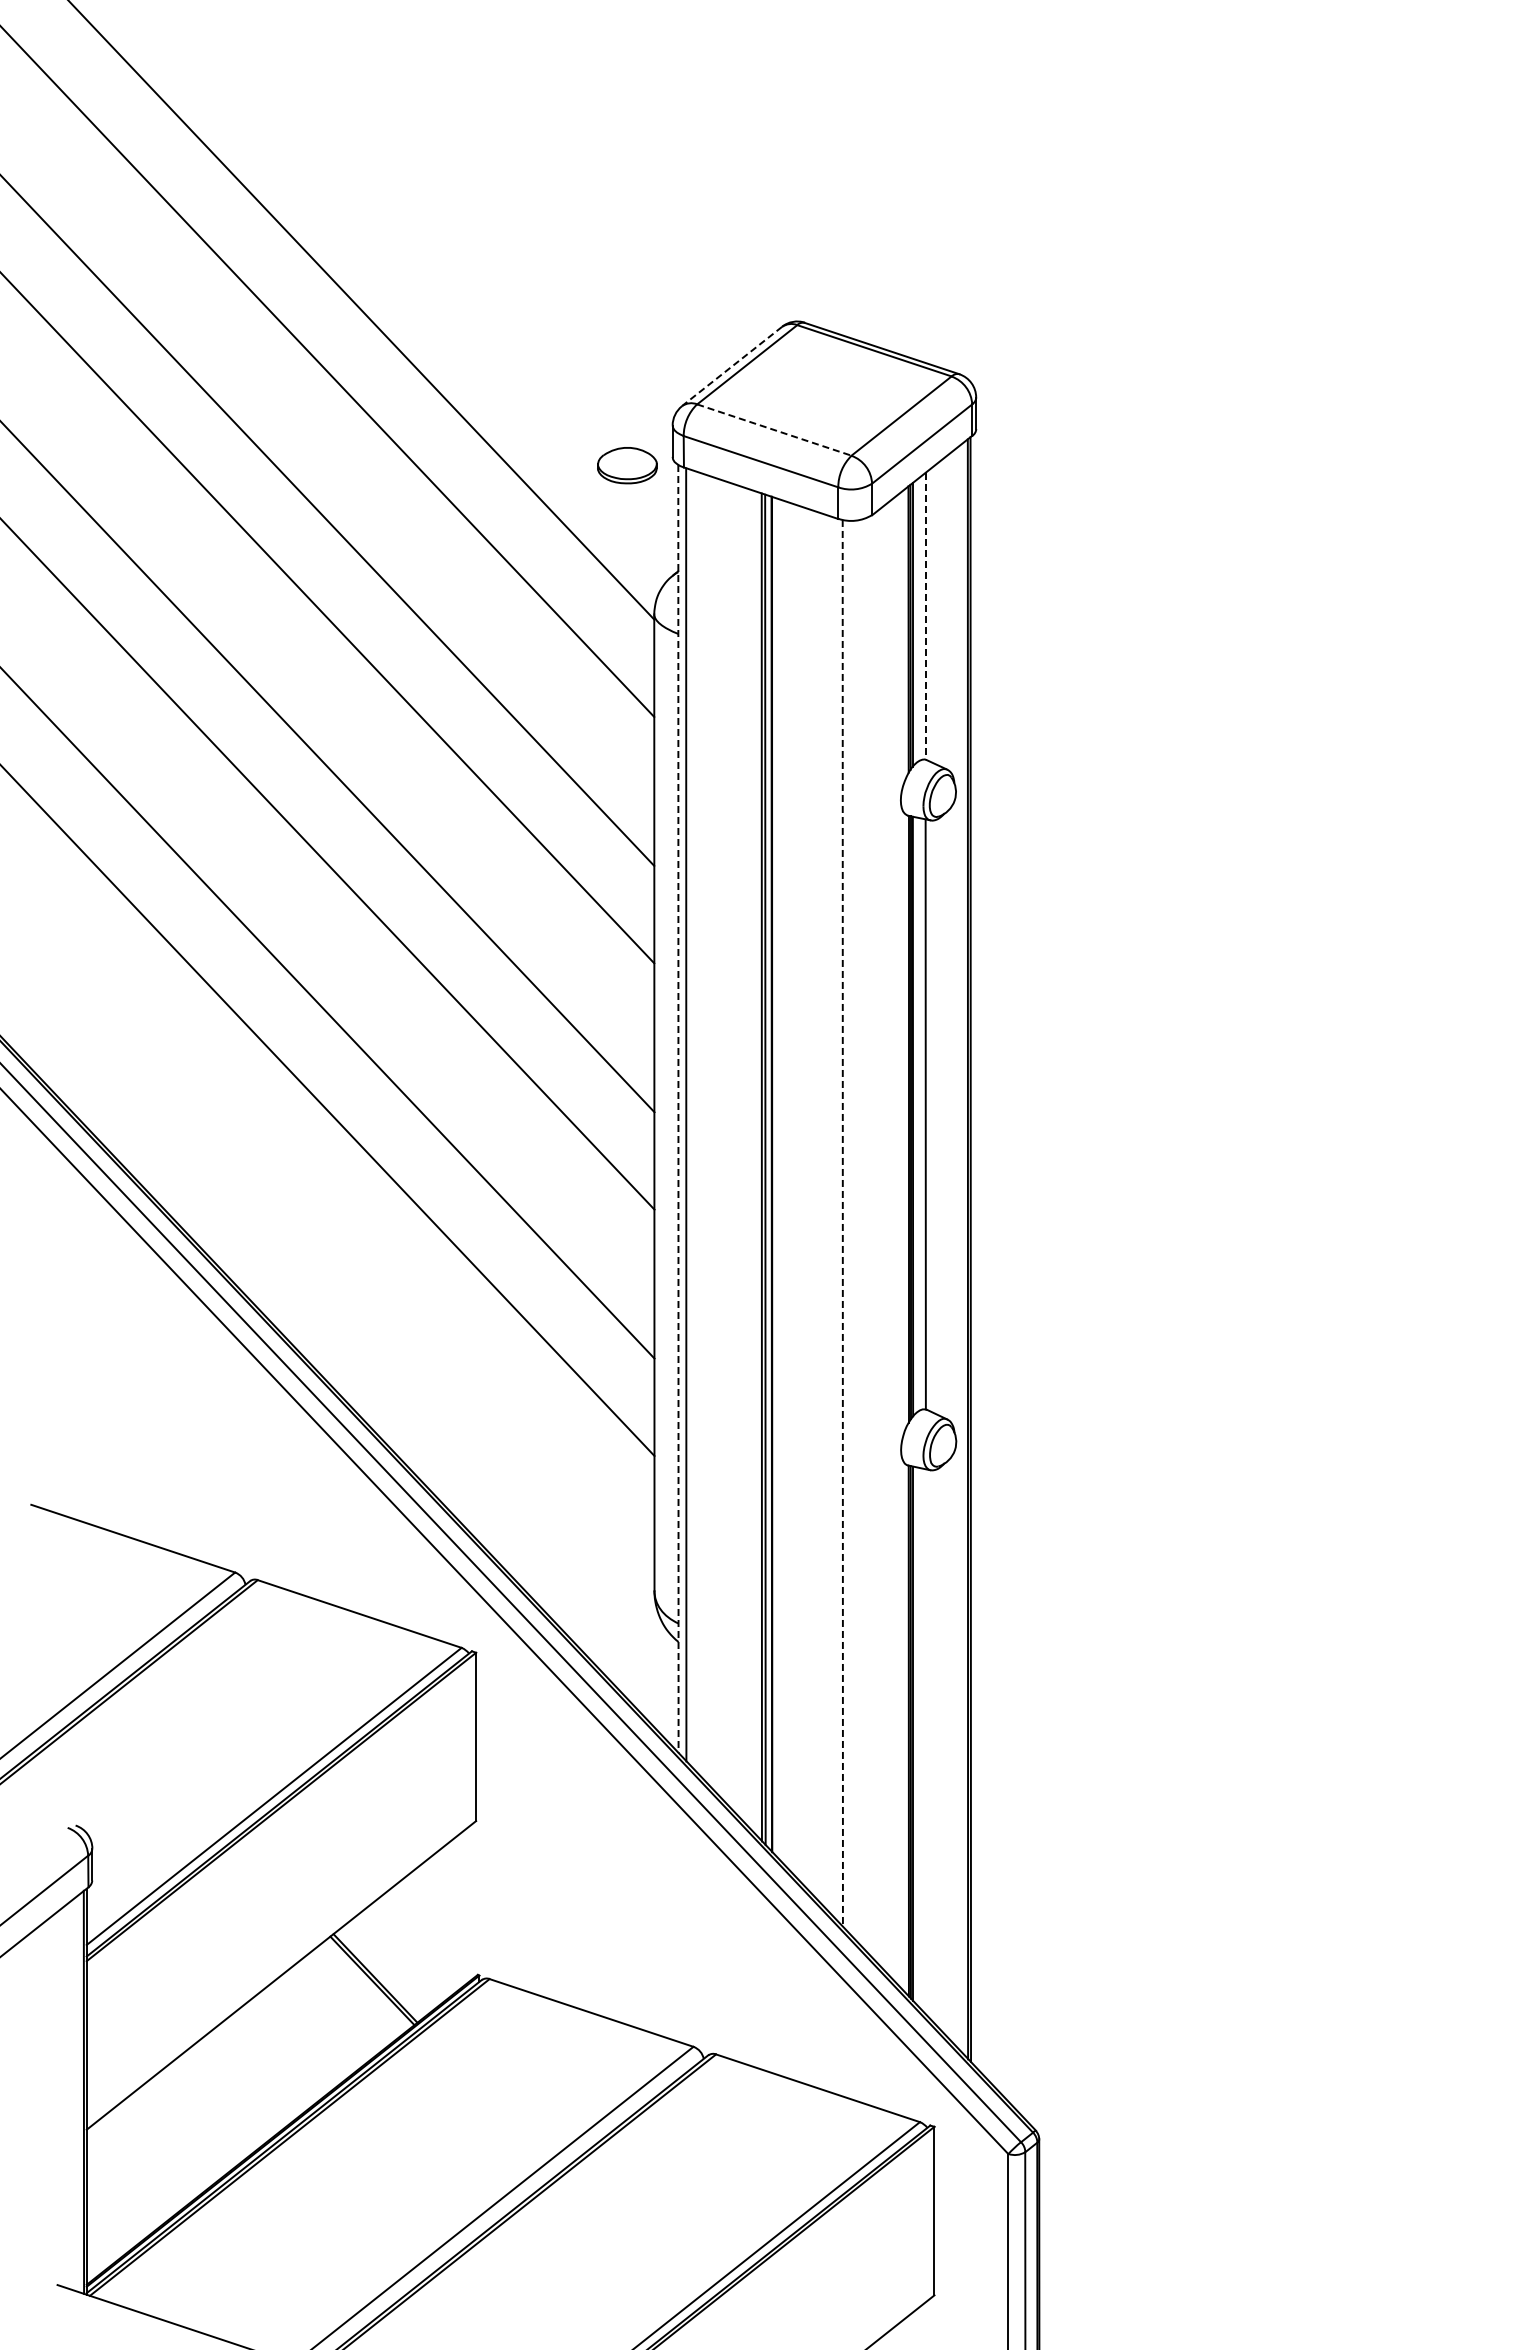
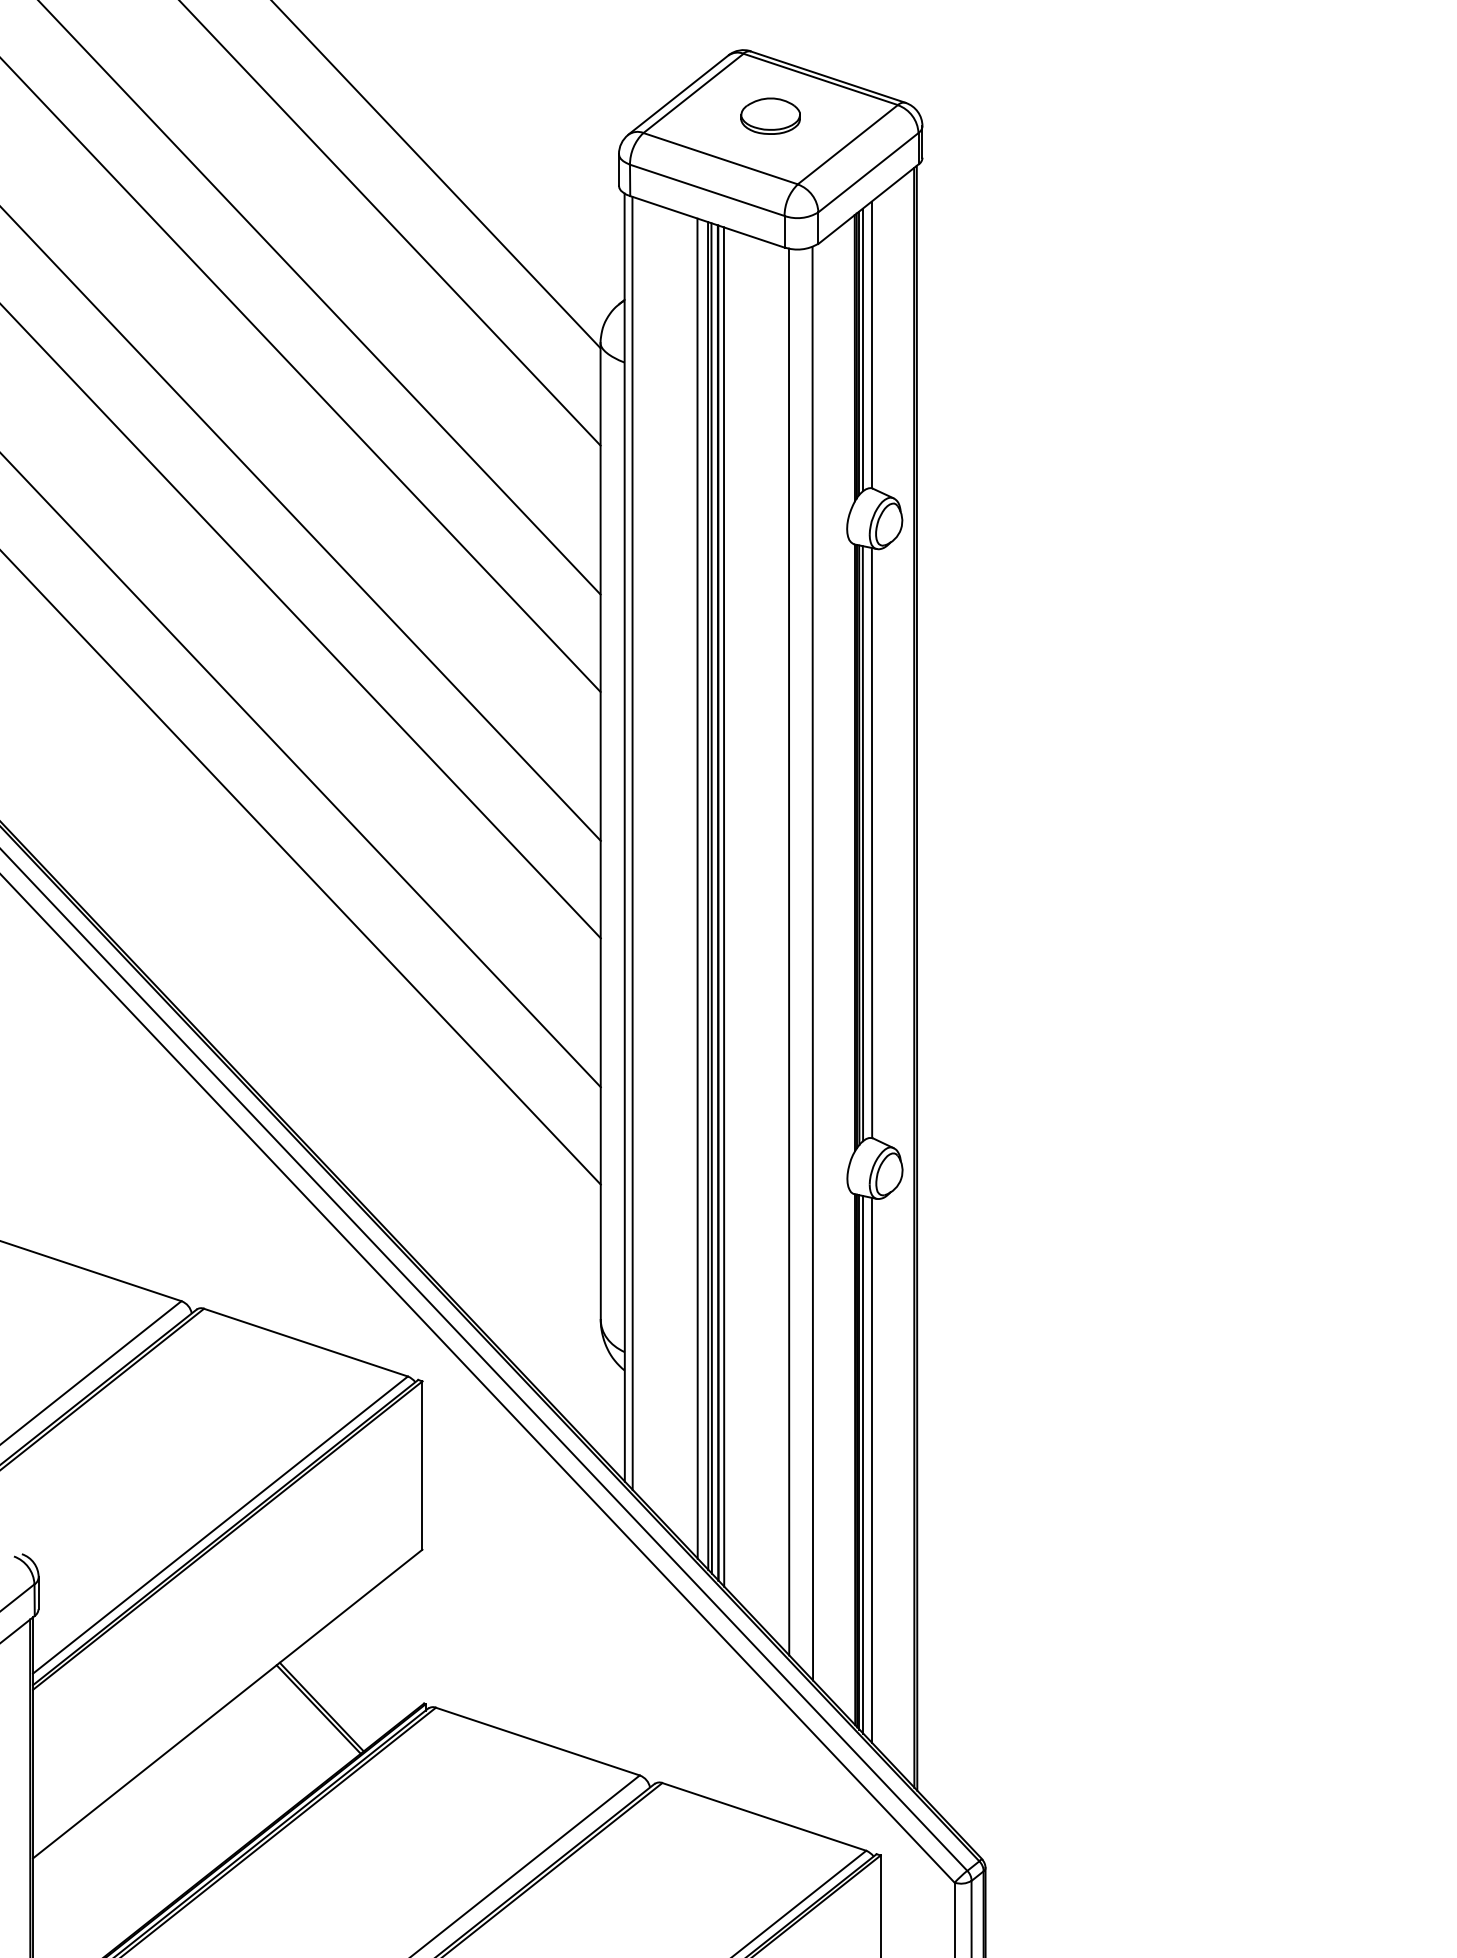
line: (732, 366) -> (678, 95), dashed -> solid
line: (774, 430) -> (720, 159), dashed -> solid
part: (627, 465) -> (770, 116), moved
line: (925, 616) -> (871, 345), dashed -> solid
line: (916, 620) -> (862, 349), added
line: (678, 1109) -> (624, 838), dashed -> solid
line: (916, 1114) -> (862, 843), added
line: (751, 1160) -> (697, 889), added
line: (777, 1178) -> (723, 907), added
line: (842, 1223) -> (788, 952), dashed -> solid
line: (866, 1234) -> (812, 963), added
line: (916, 1736) -> (862, 1465), added
line: (925, 1741) -> (871, 1470), added

